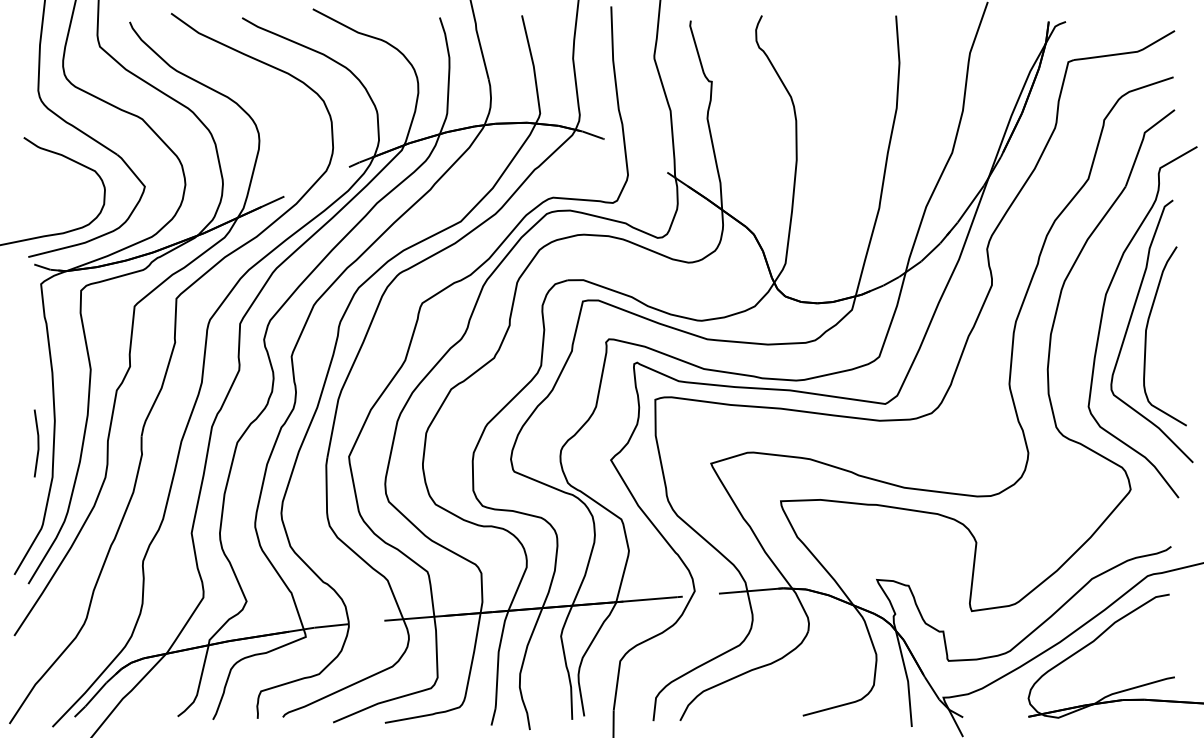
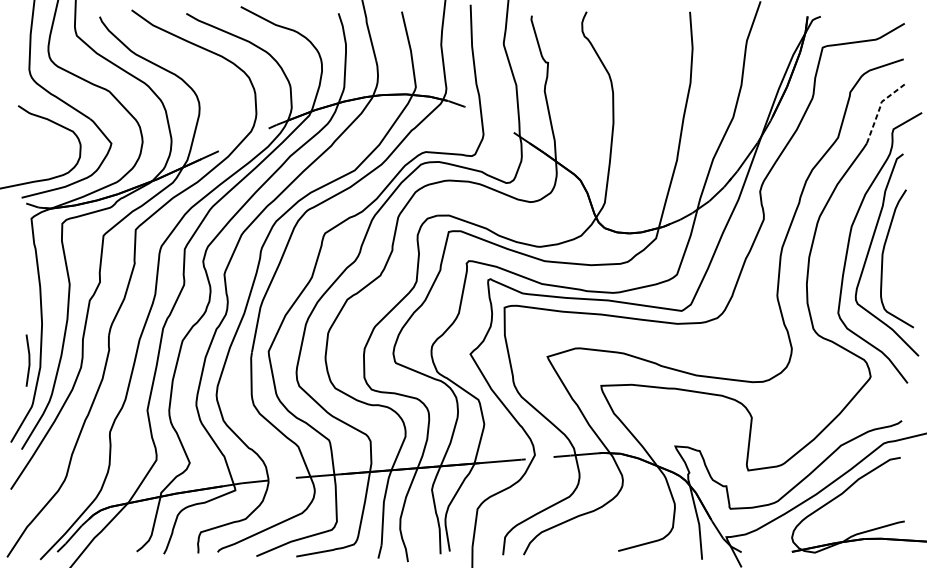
line: (1142, 140) -> (879, 108), solid -> dashed
line: (37, 443) -> (28, 360), moved

